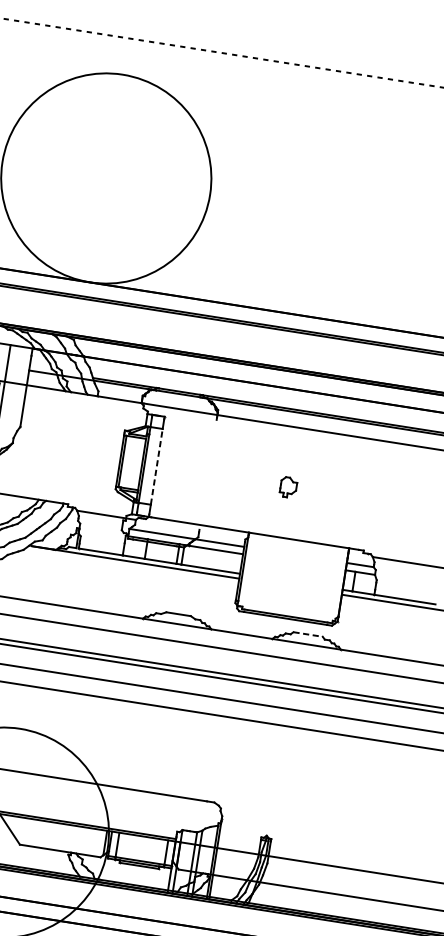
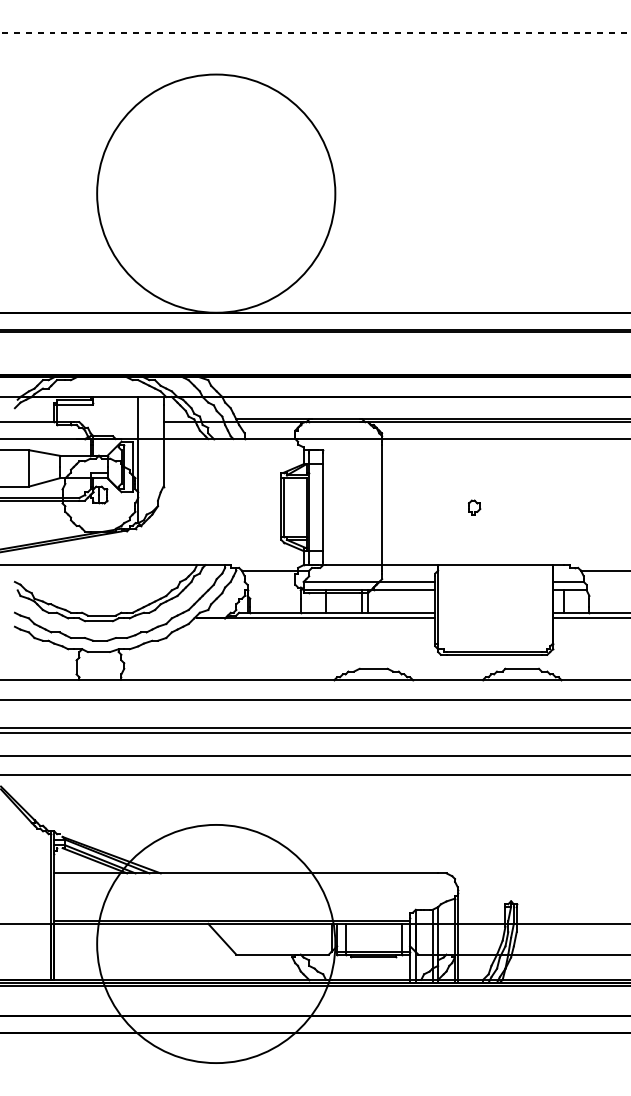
line: (156, 466) -> (323, 507), dashed -> solid
line: (208, 474) -> (382, 507), added
part: (288, 487) -> (474, 507), size x0.62
line: (308, 634) -> (522, 668), dashed -> solid

